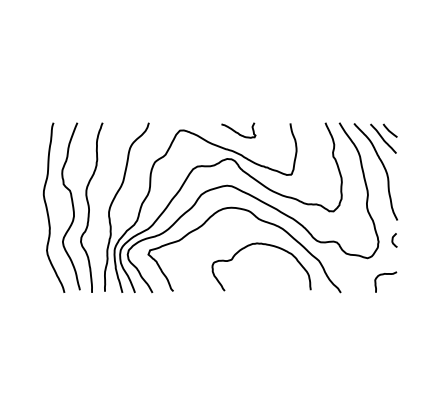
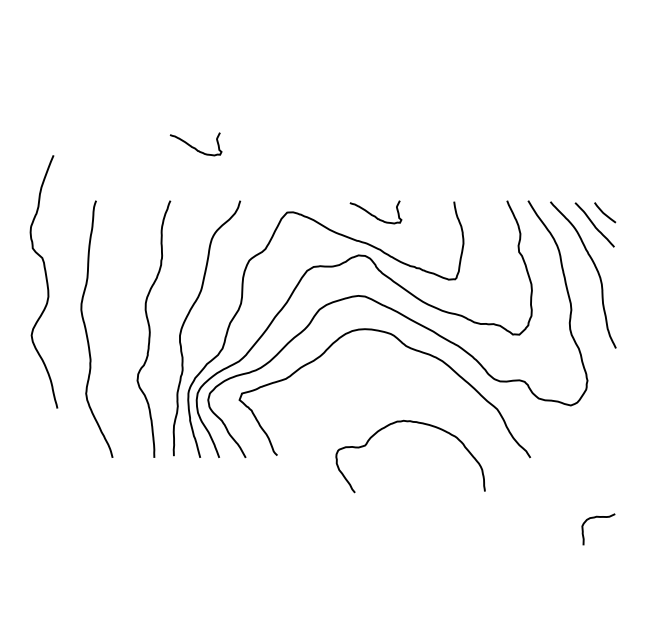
curve: (119, 87) -> (195, 147), added
curve: (72, 206) -> (46, 281), moved
curve: (393, 240) -> (609, 378), removed
curve: (264, 245) -> (414, 424), moved
curve: (383, 275) -> (594, 519), moved

